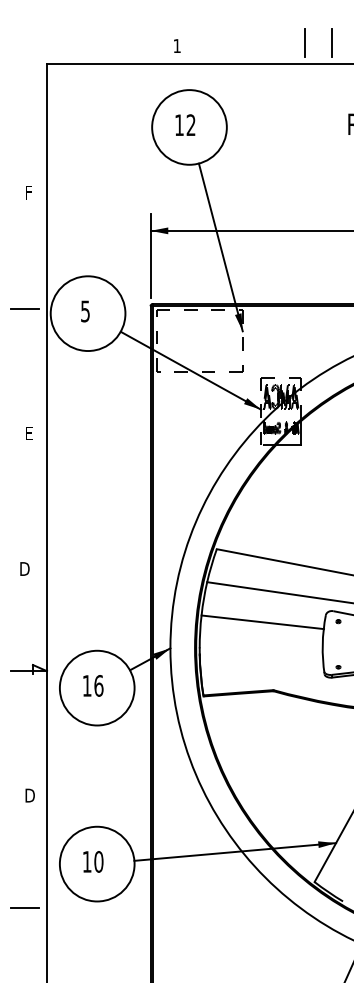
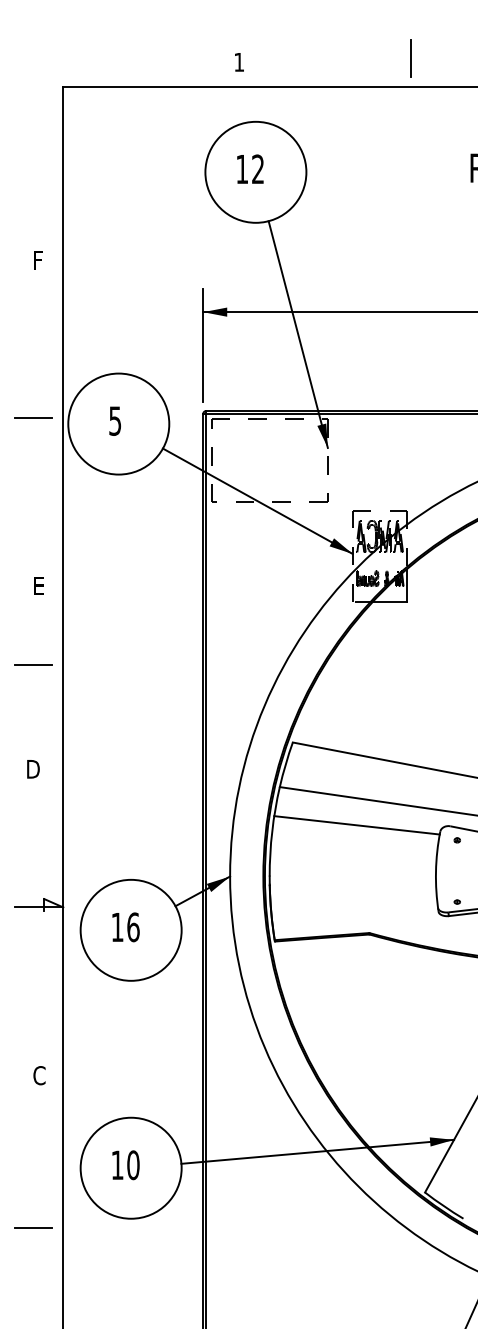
line: (331, 43) -> (447, 58), removed
line: (24, 492) -> (33, 665), added
line: (262, 622) -> (356, 825), moved
text: (29, 795) -> (39, 1075), D -> C

